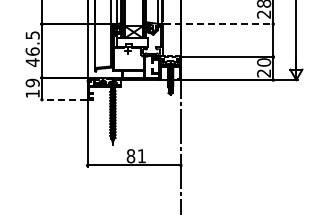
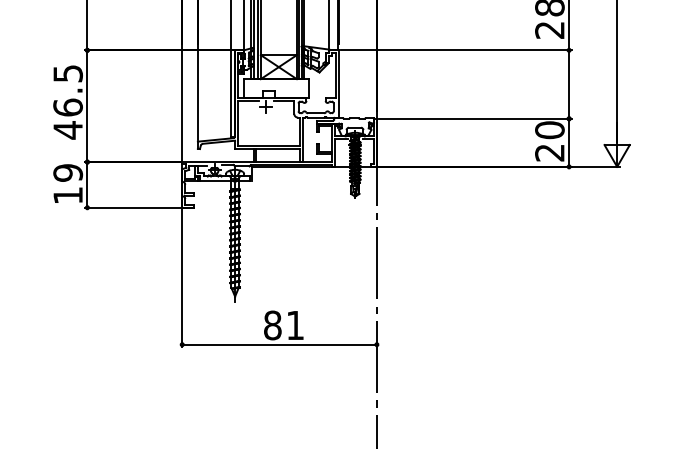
line: (219, 24) -> (457, 51), dashed -> solid
line: (63, 99) -> (132, 207), dashed -> solid

